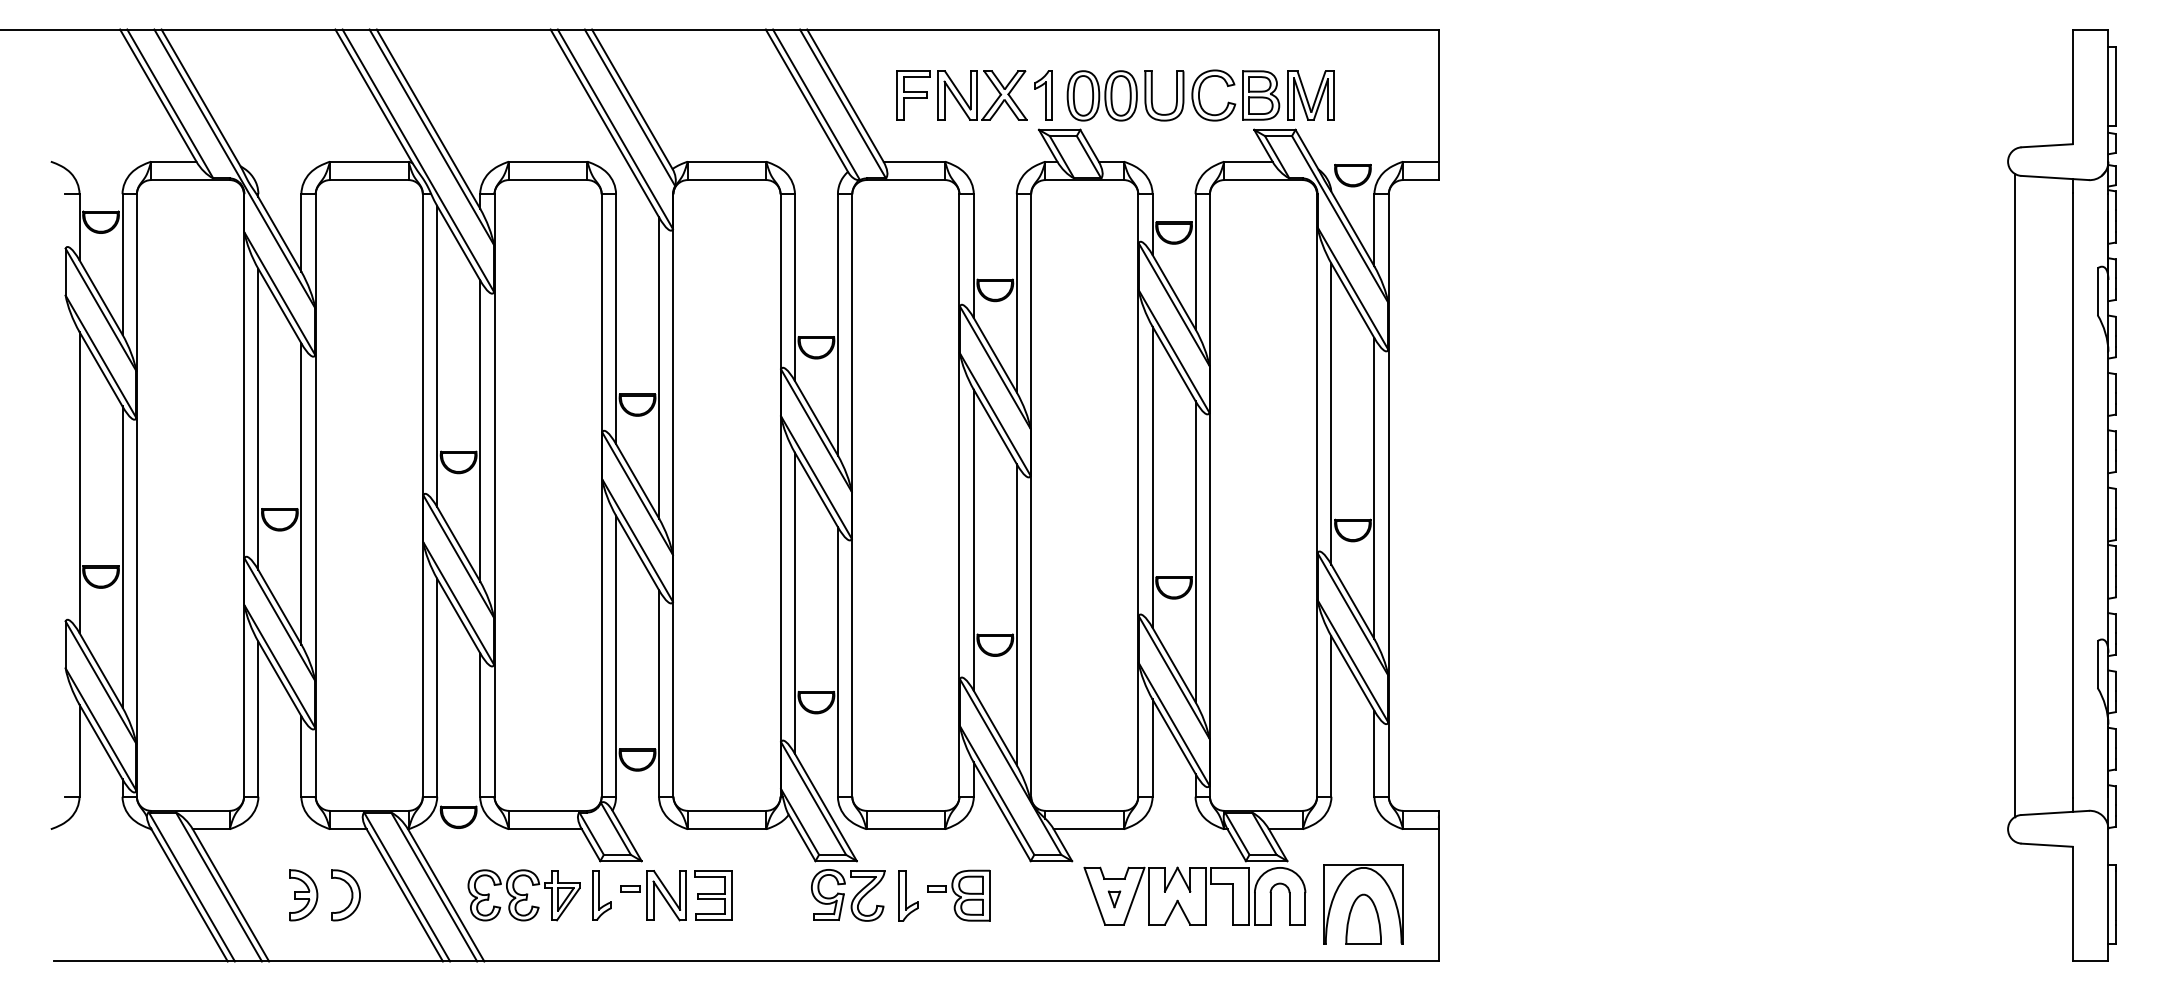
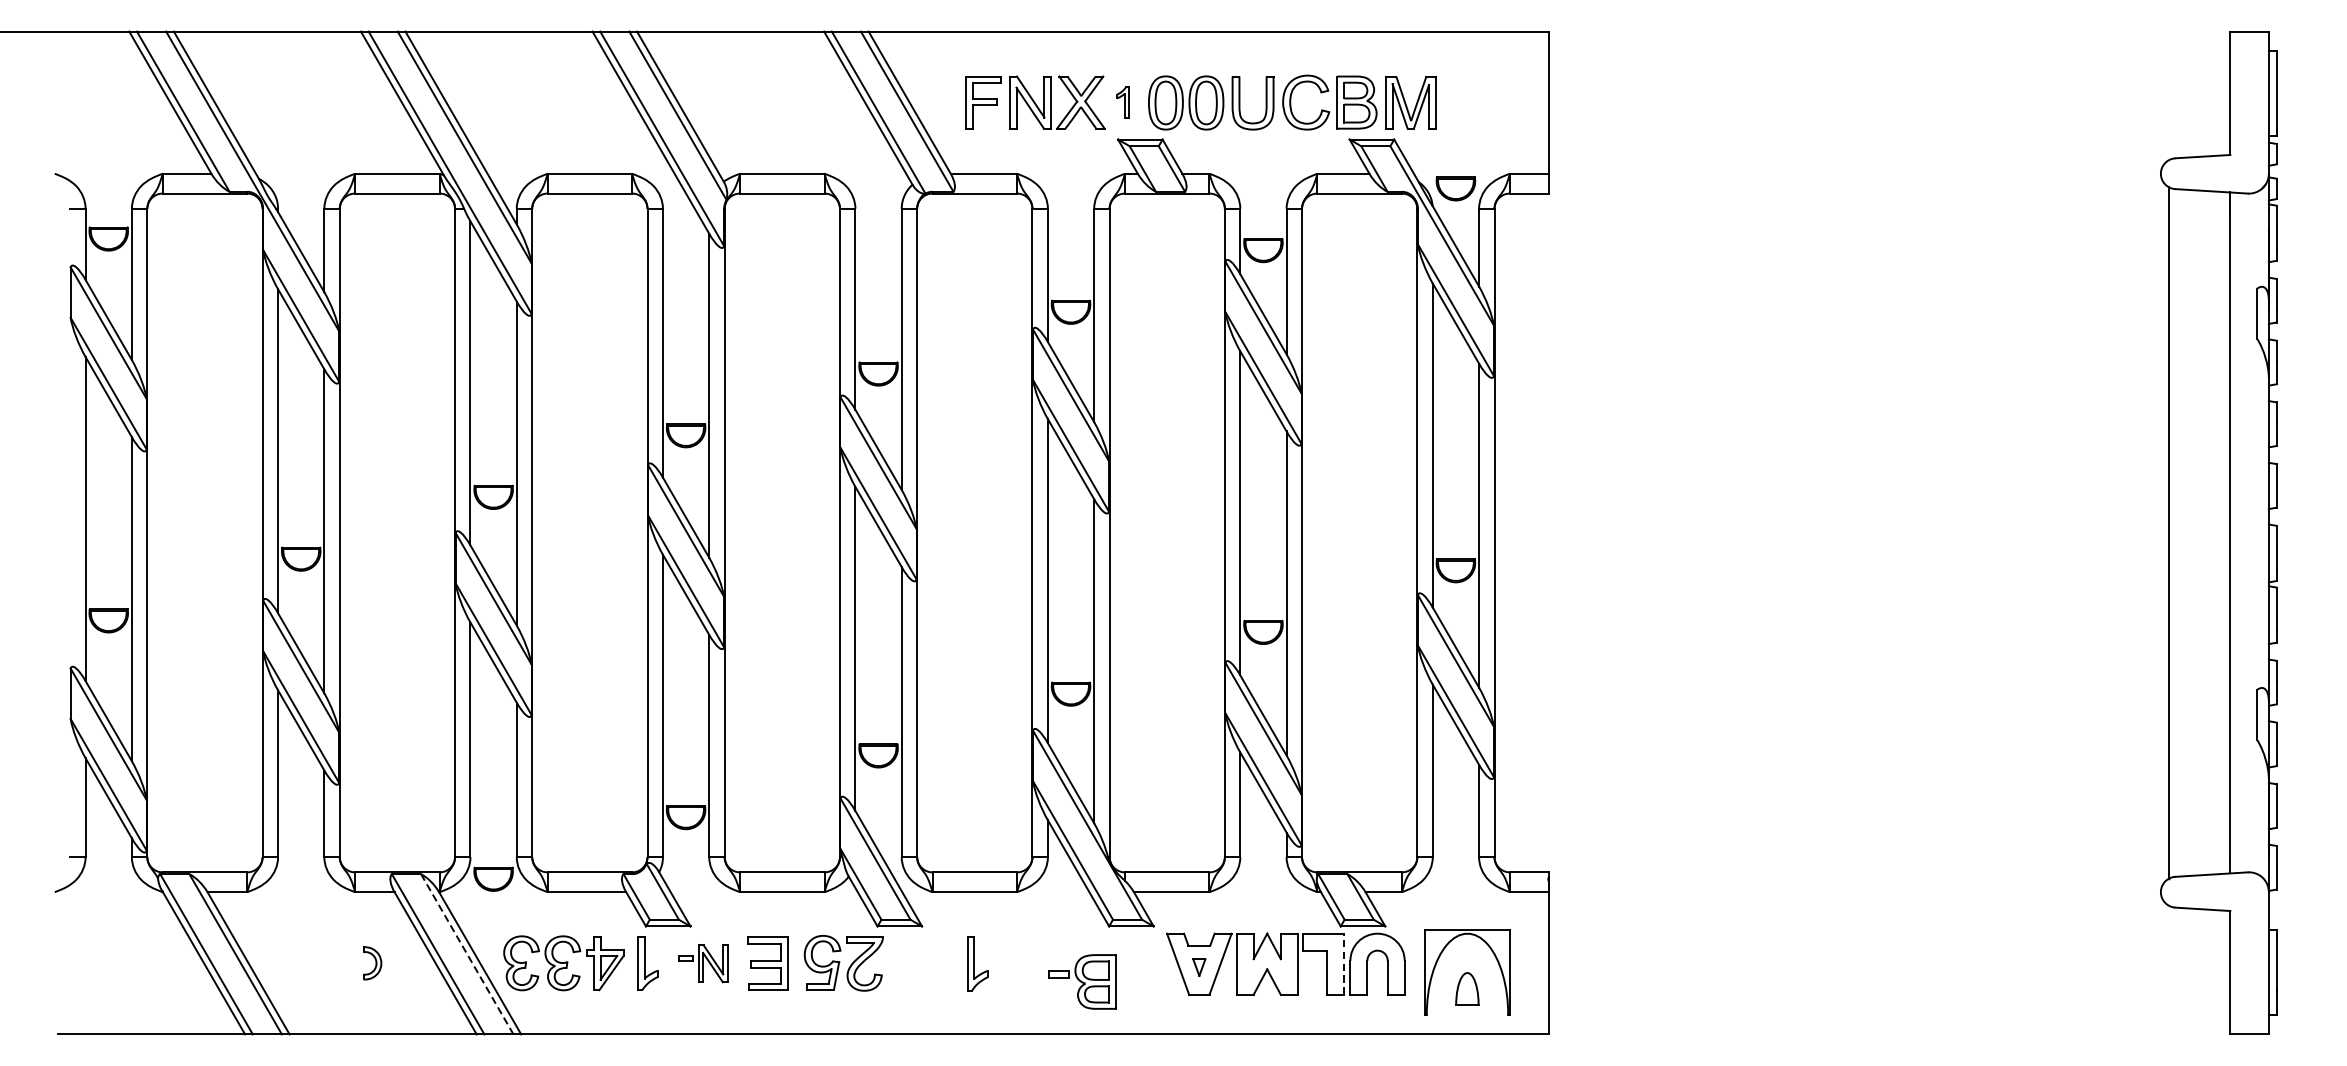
part: (1043, 95) -> (1122, 102), size x0.6
line: (434, 887) -> (467, 954), solid -> dashed
part: (303, 895) -> (326, 963), removed
part: (345, 895) -> (371, 963), size x0.6
part: (653, 895) -> (703, 963), size x0.7
part: (848, 895) -> (844, 963), moved
part: (958, 895) -> (1082, 981), moved
line: (1248, 895) -> (1343, 963), solid -> dashed
part: (1363, 918) -> (1467, 988), size x0.6

